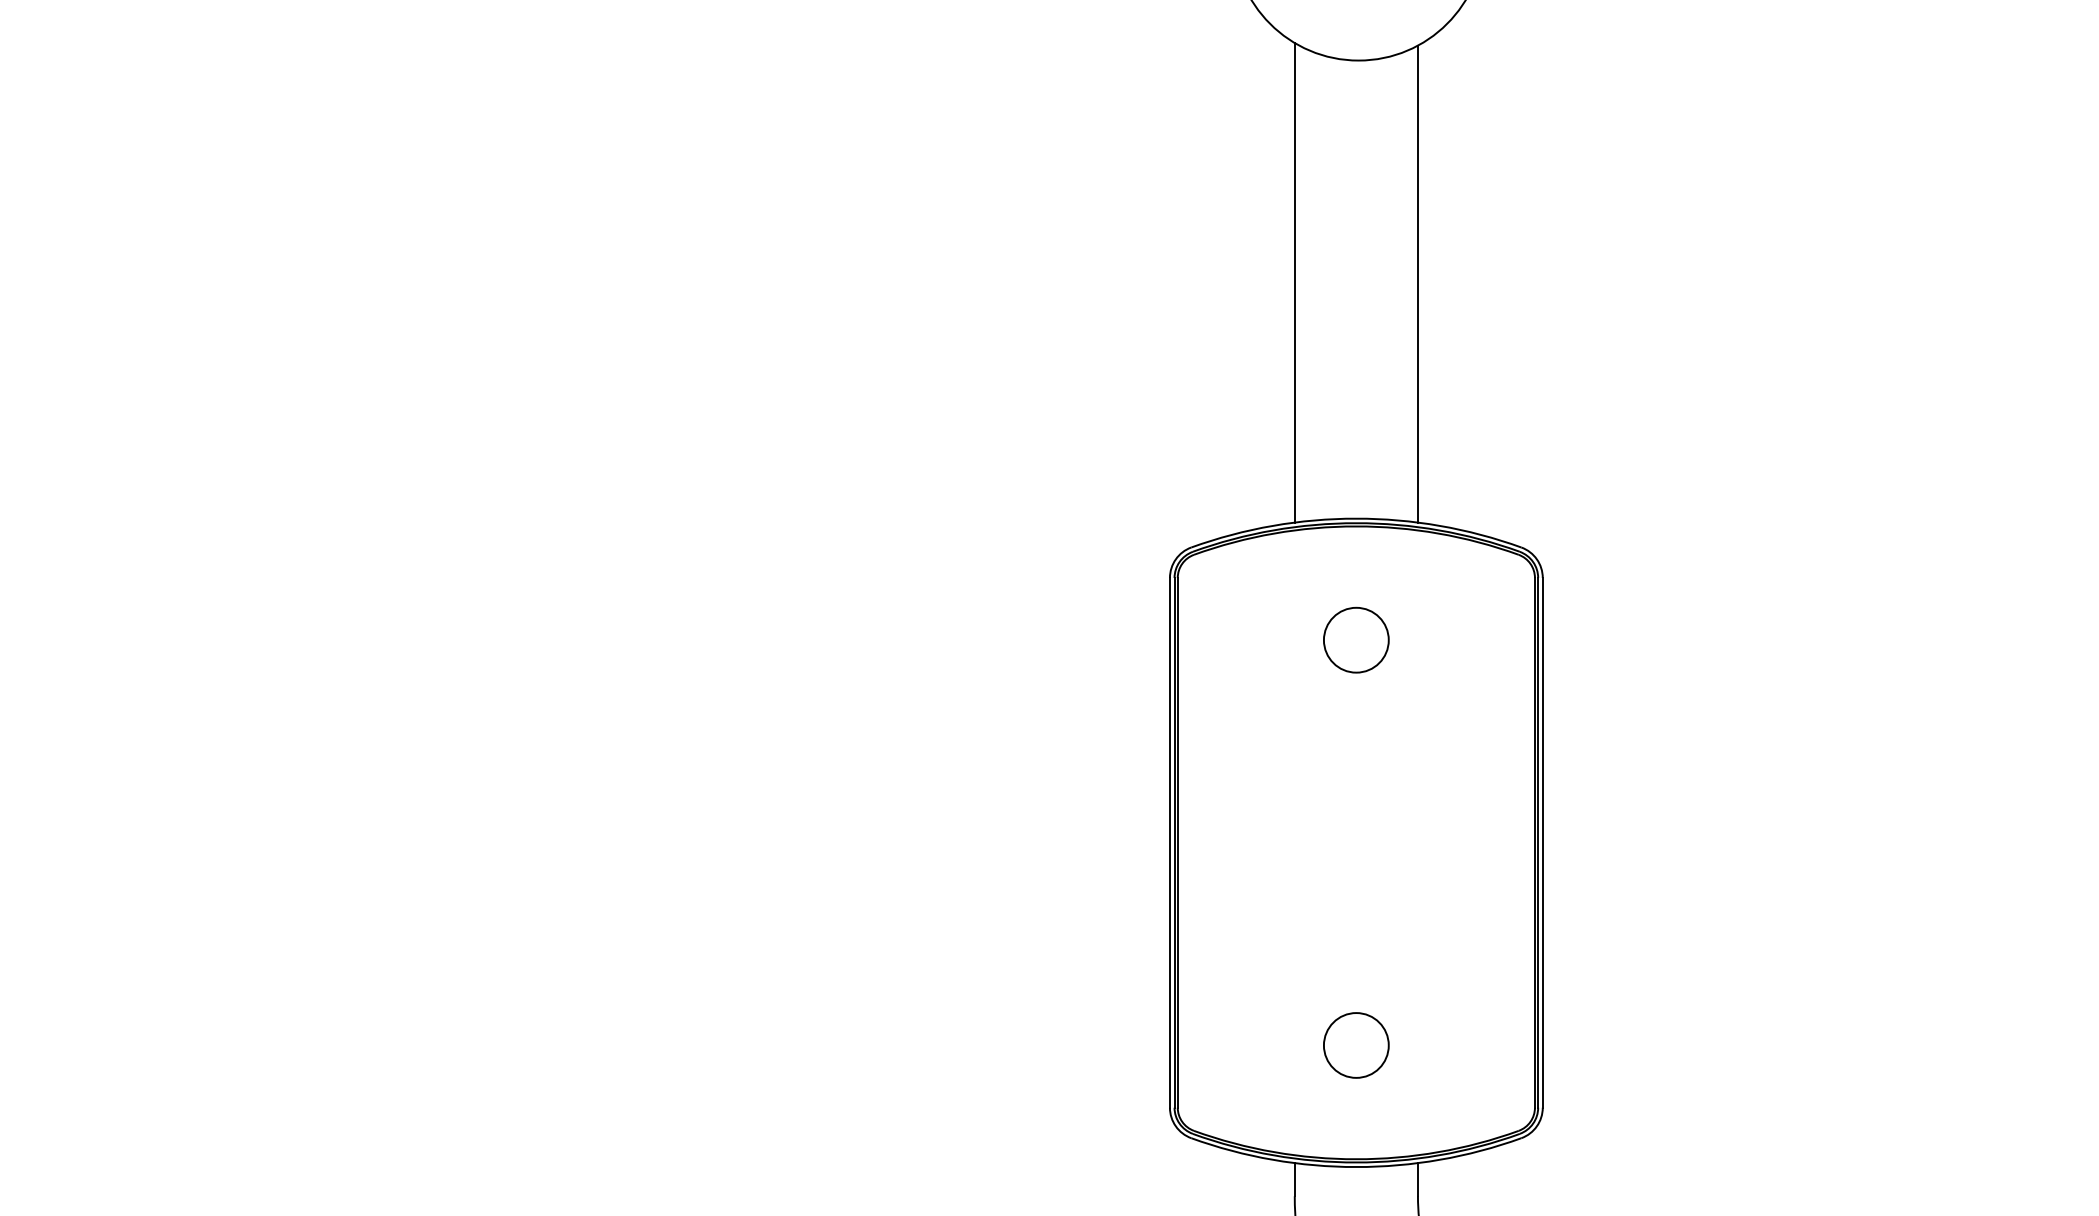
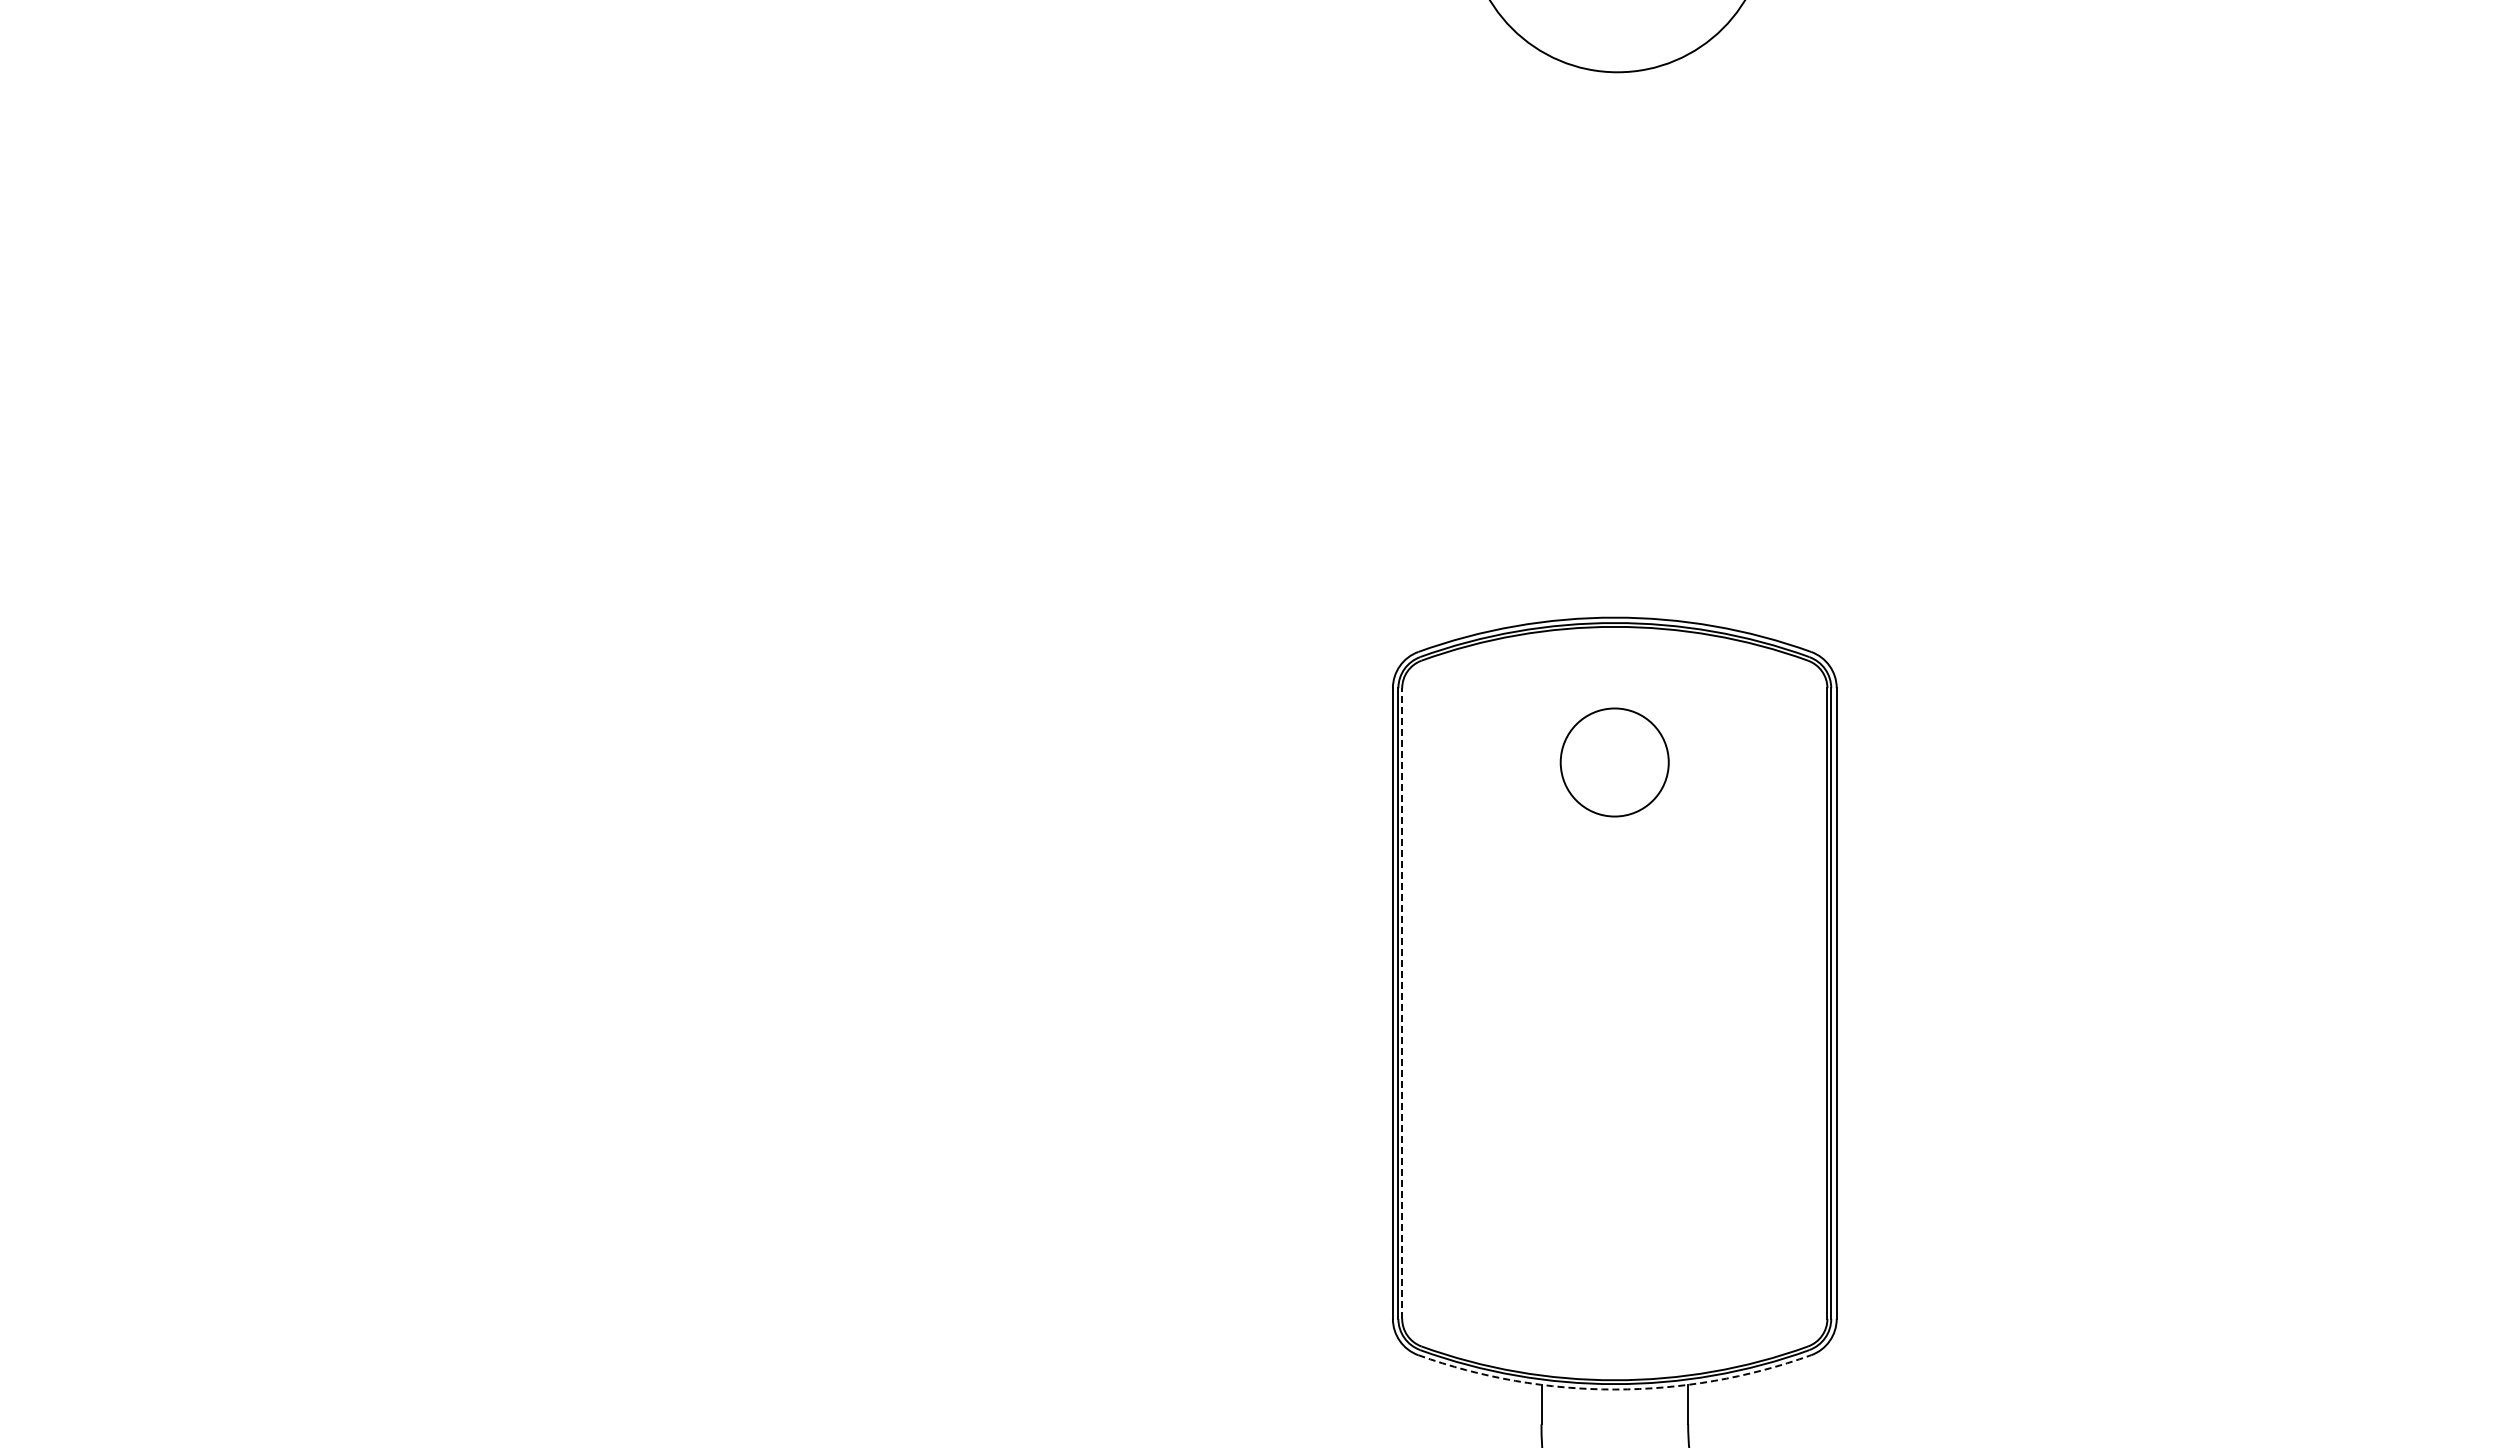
line: (1294, 282) -> (1541, 336), removed
line: (1418, 284) -> (1688, 338), removed
circle: (1356, 639) -> (1614, 761), size x1.4
line: (1178, 842) -> (1402, 1003), solid -> dashed
circle: (1356, 1045) -> (1614, 1244), removed
arc: (1356, 1167) -> (1614, 1389), solid -> dashed

